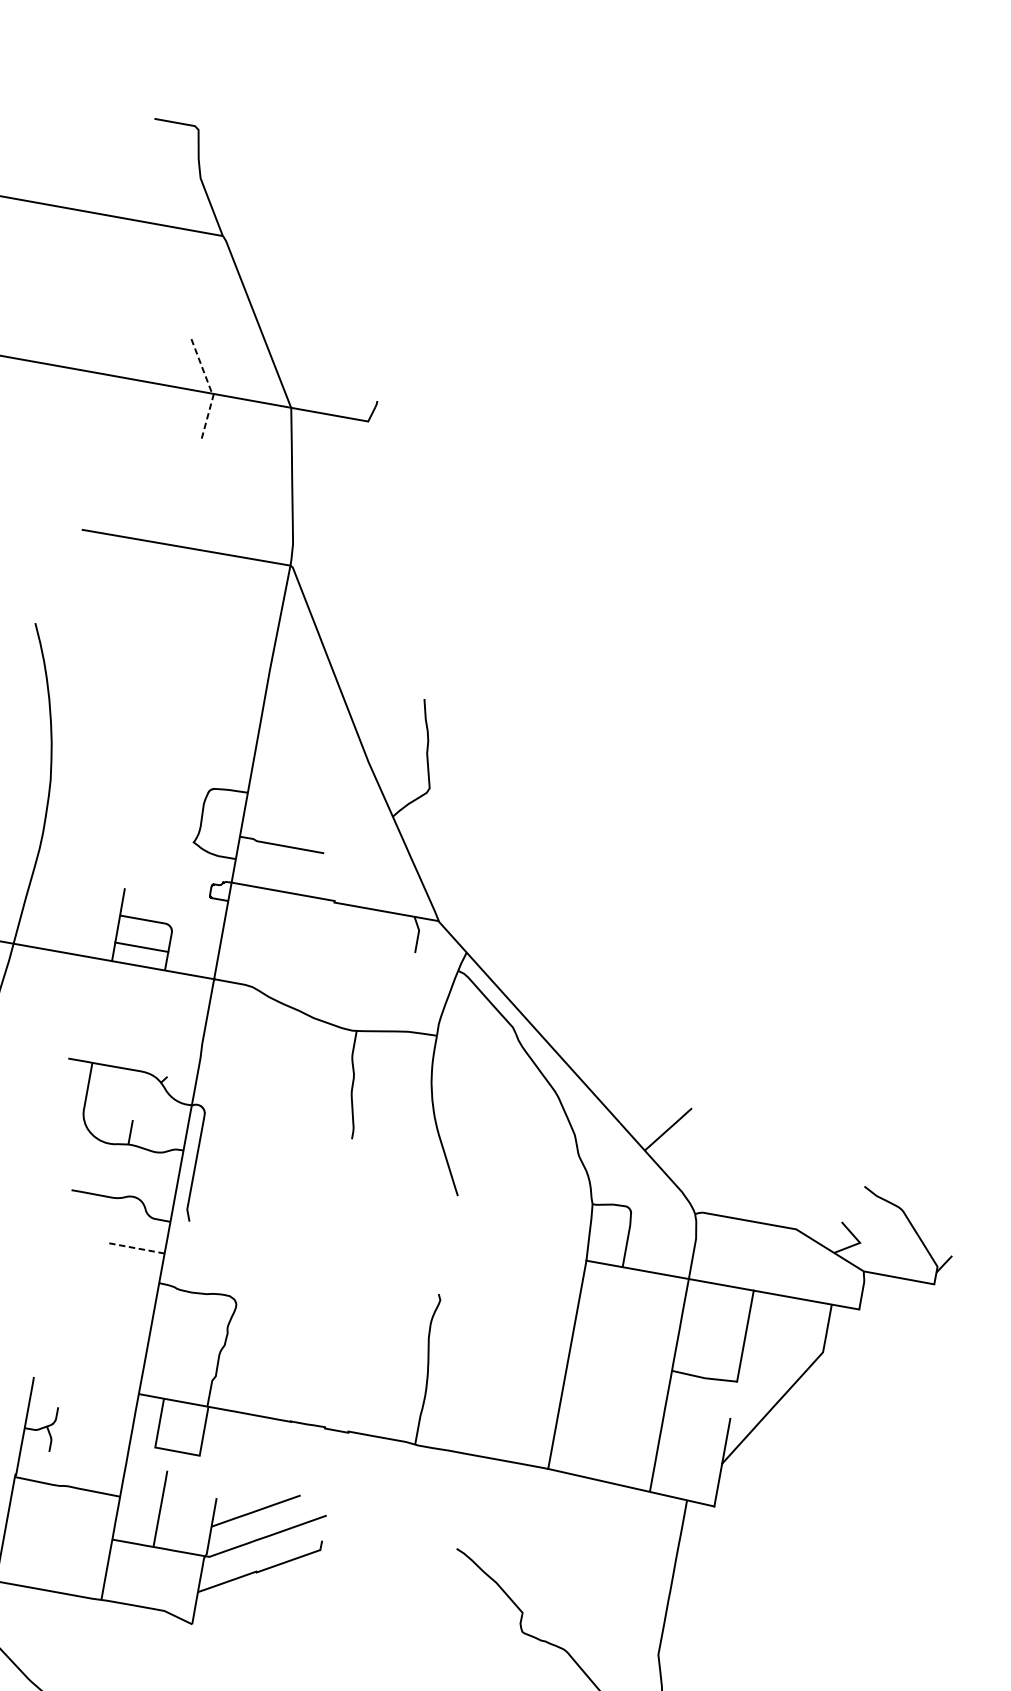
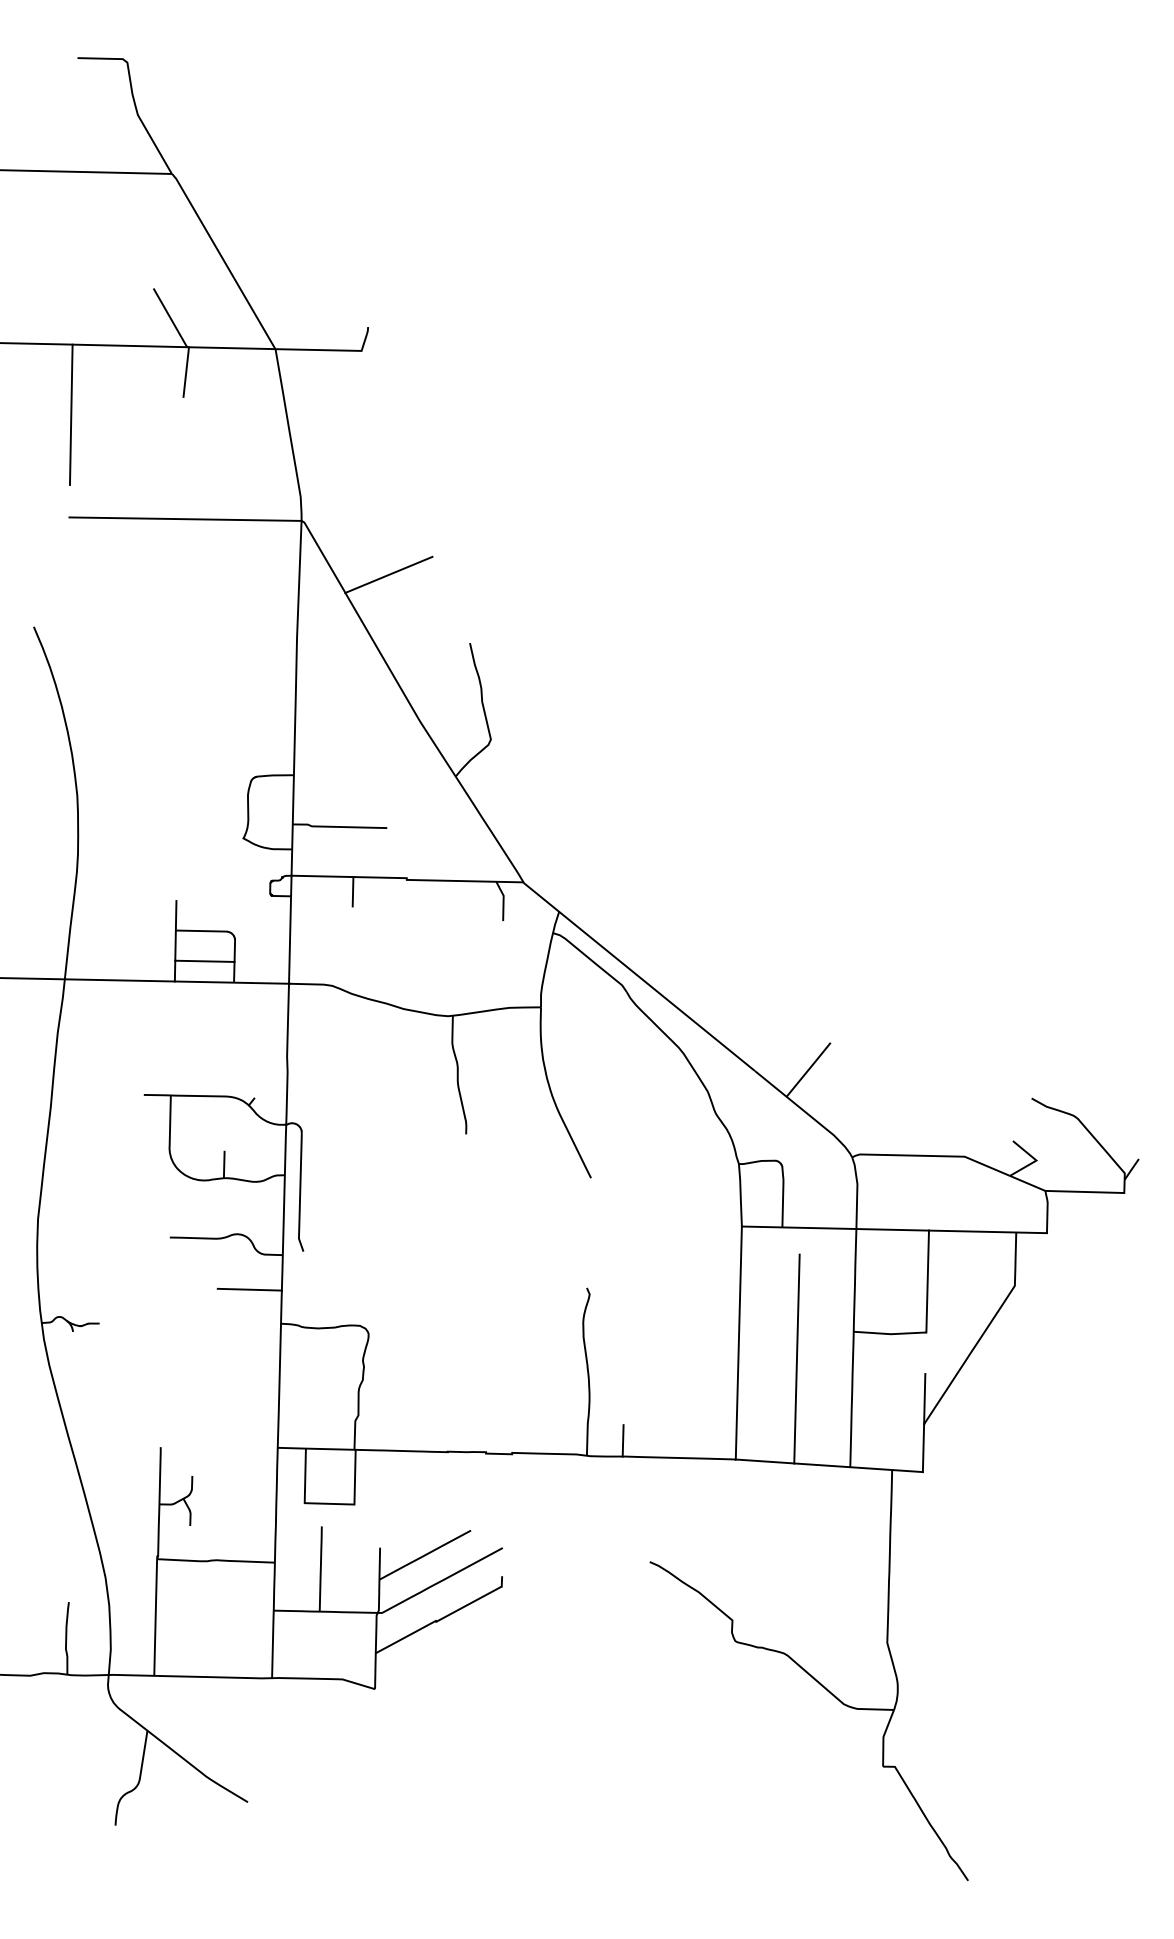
line: (209, 388) -> (183, 341), dashed -> solid
line: (98, 437) -> (70, 414), added
line: (360, 625) -> (388, 574), added
line: (284, 905) -> (352, 891), added
line: (135, 1248) -> (249, 1289), dashed -> solid
line: (616, 1386) -> (796, 1358), added
line: (449, 1435) -> (622, 1440), added

